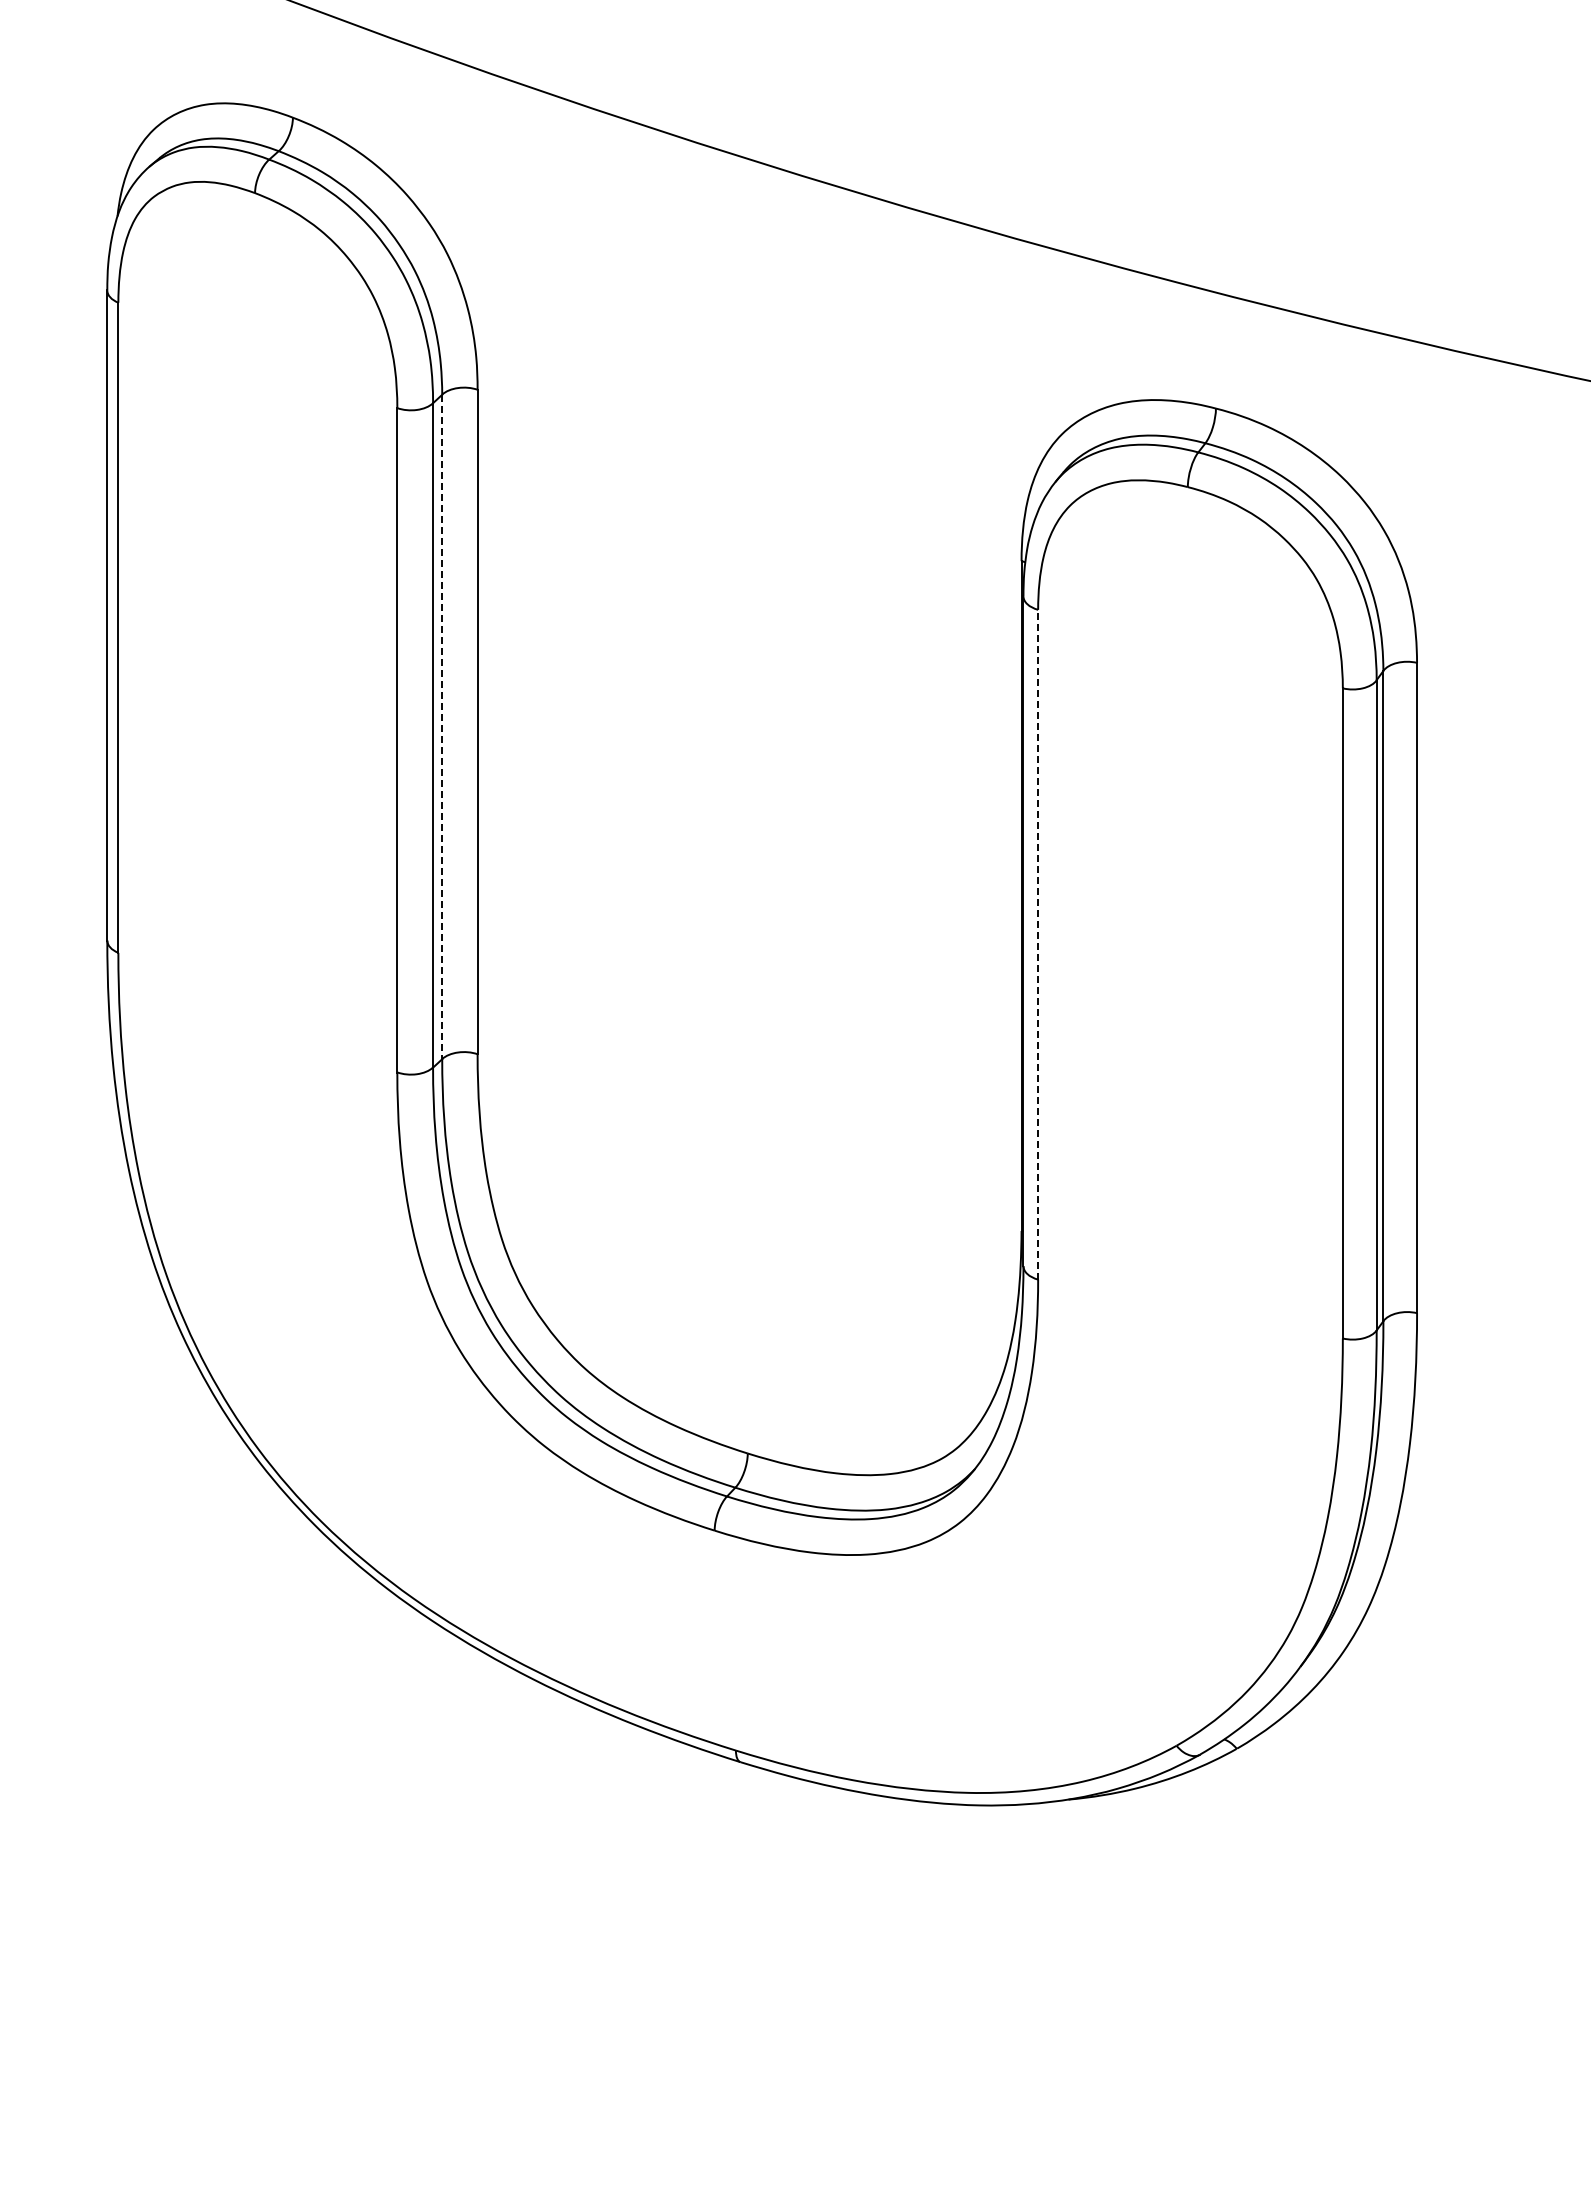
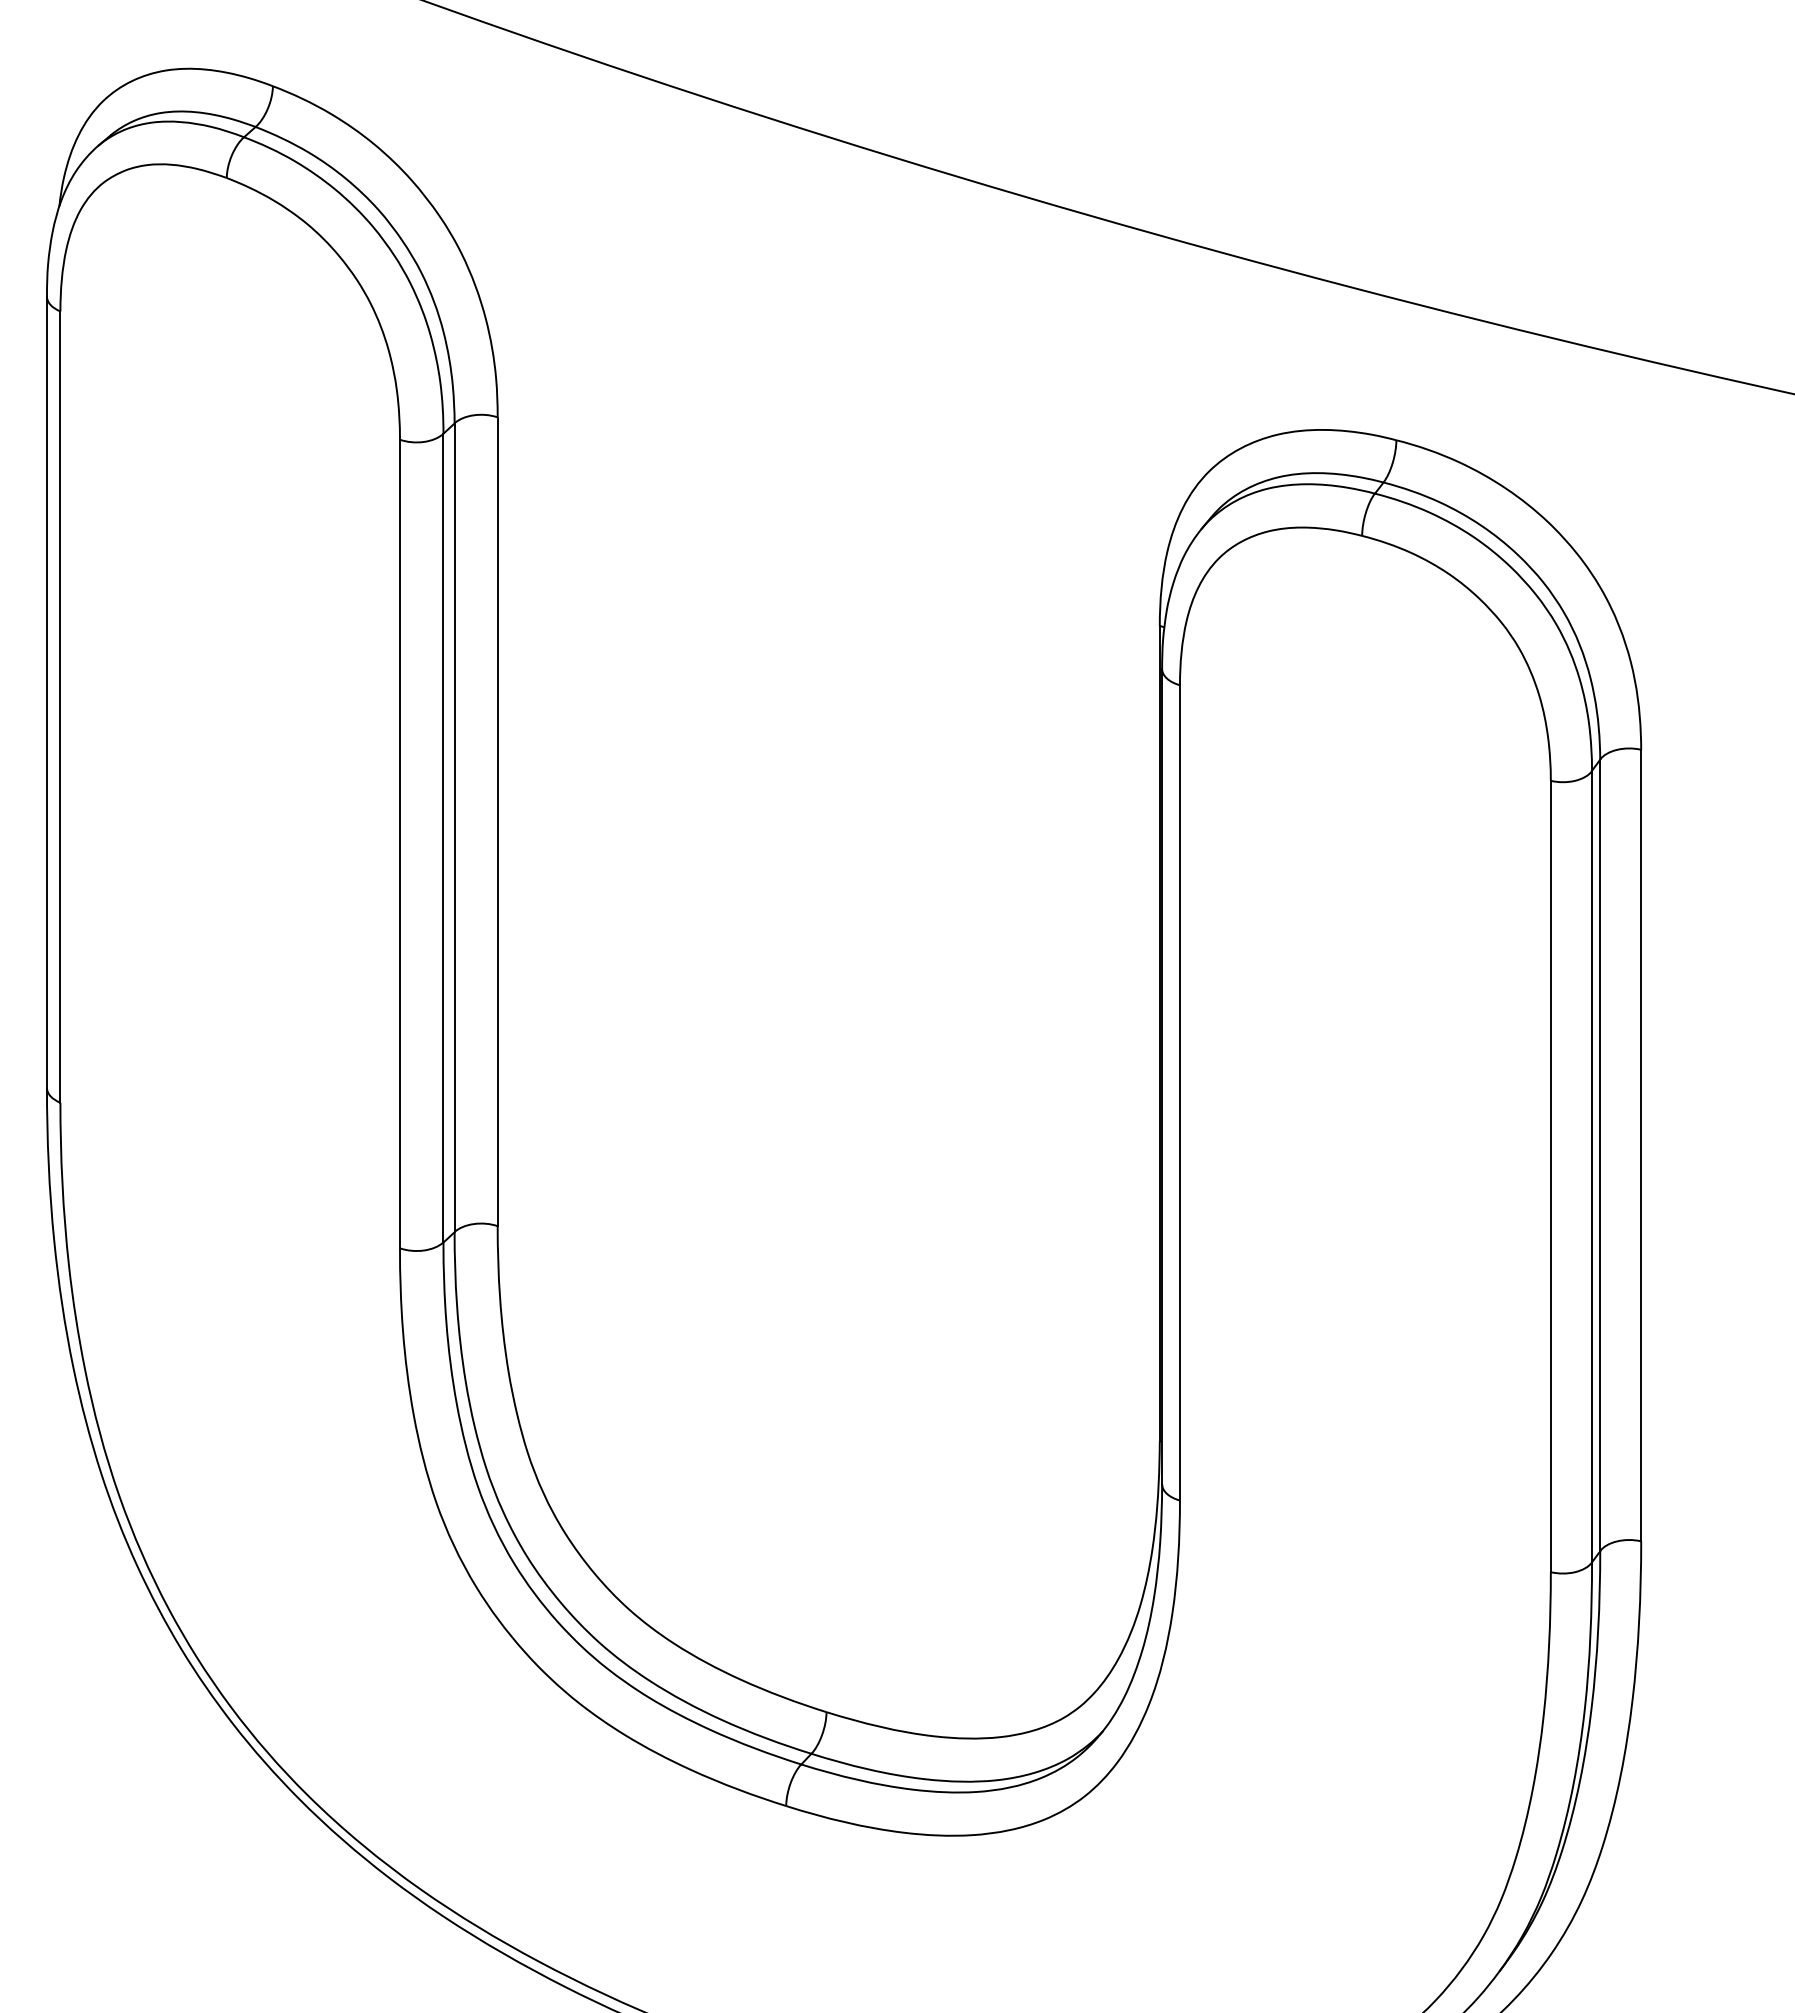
line: (442, 727) -> (454, 828), dashed -> solid
line: (1038, 944) -> (1180, 1092), dashed -> solid

